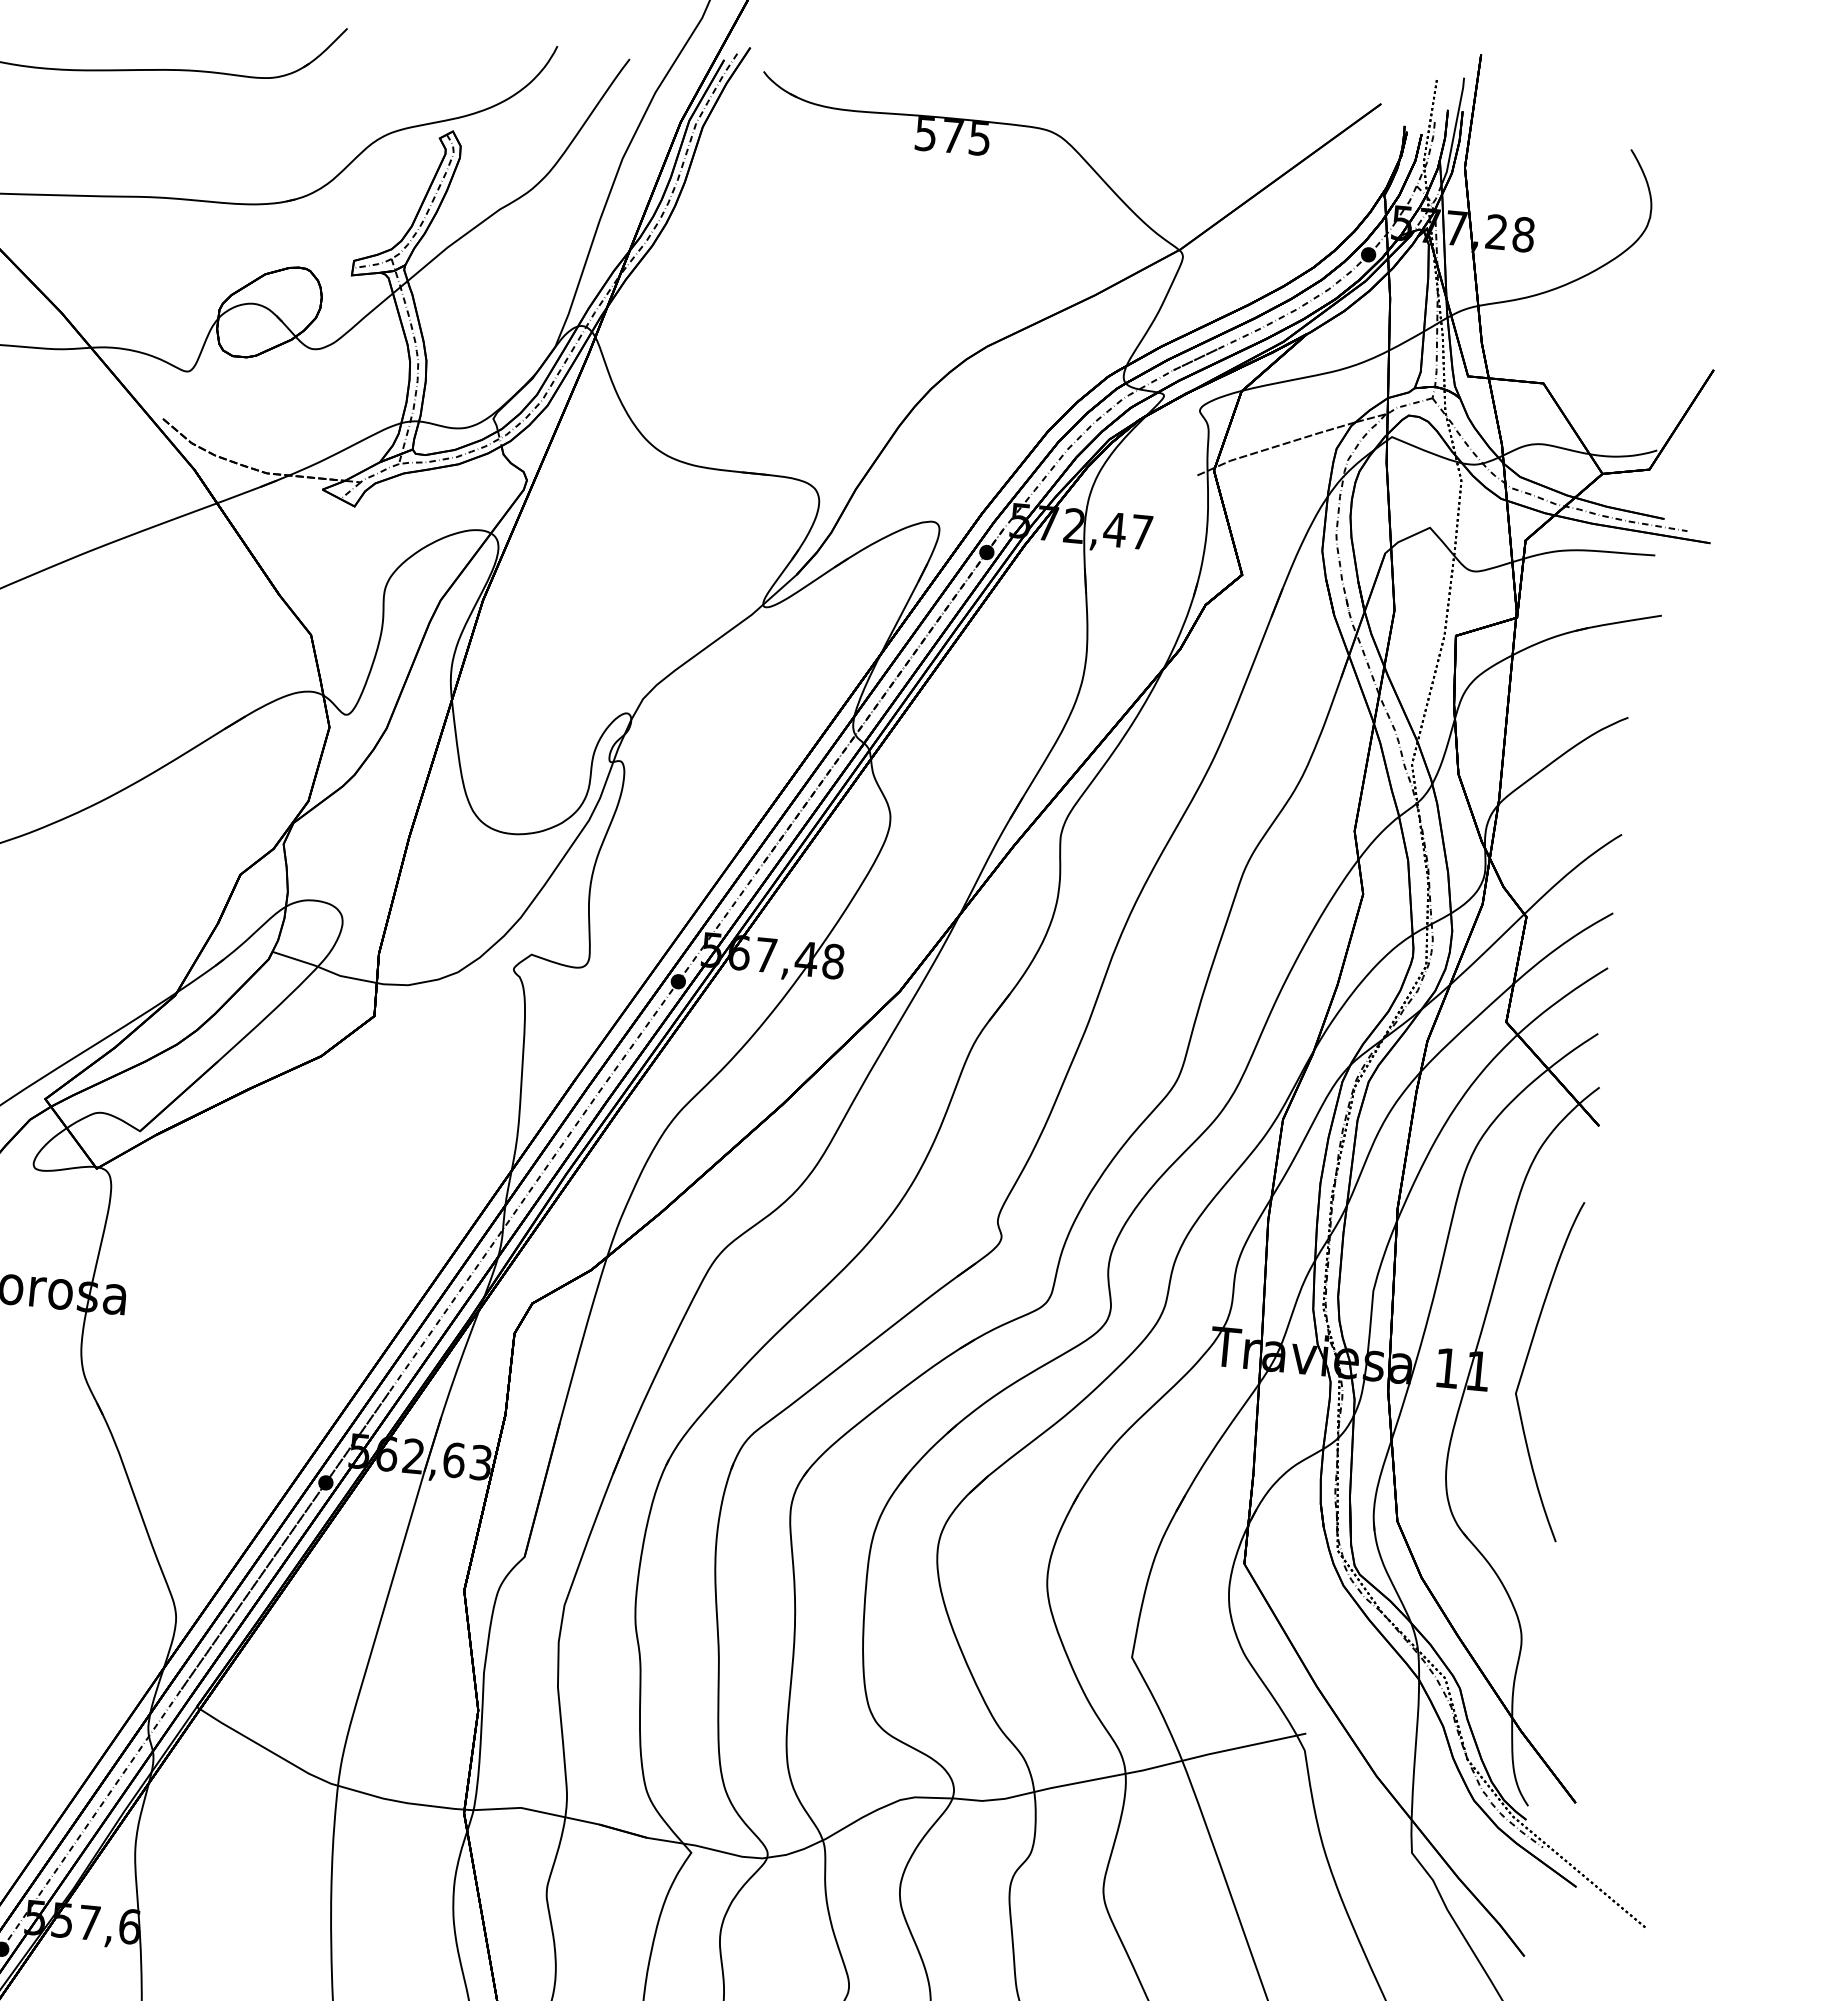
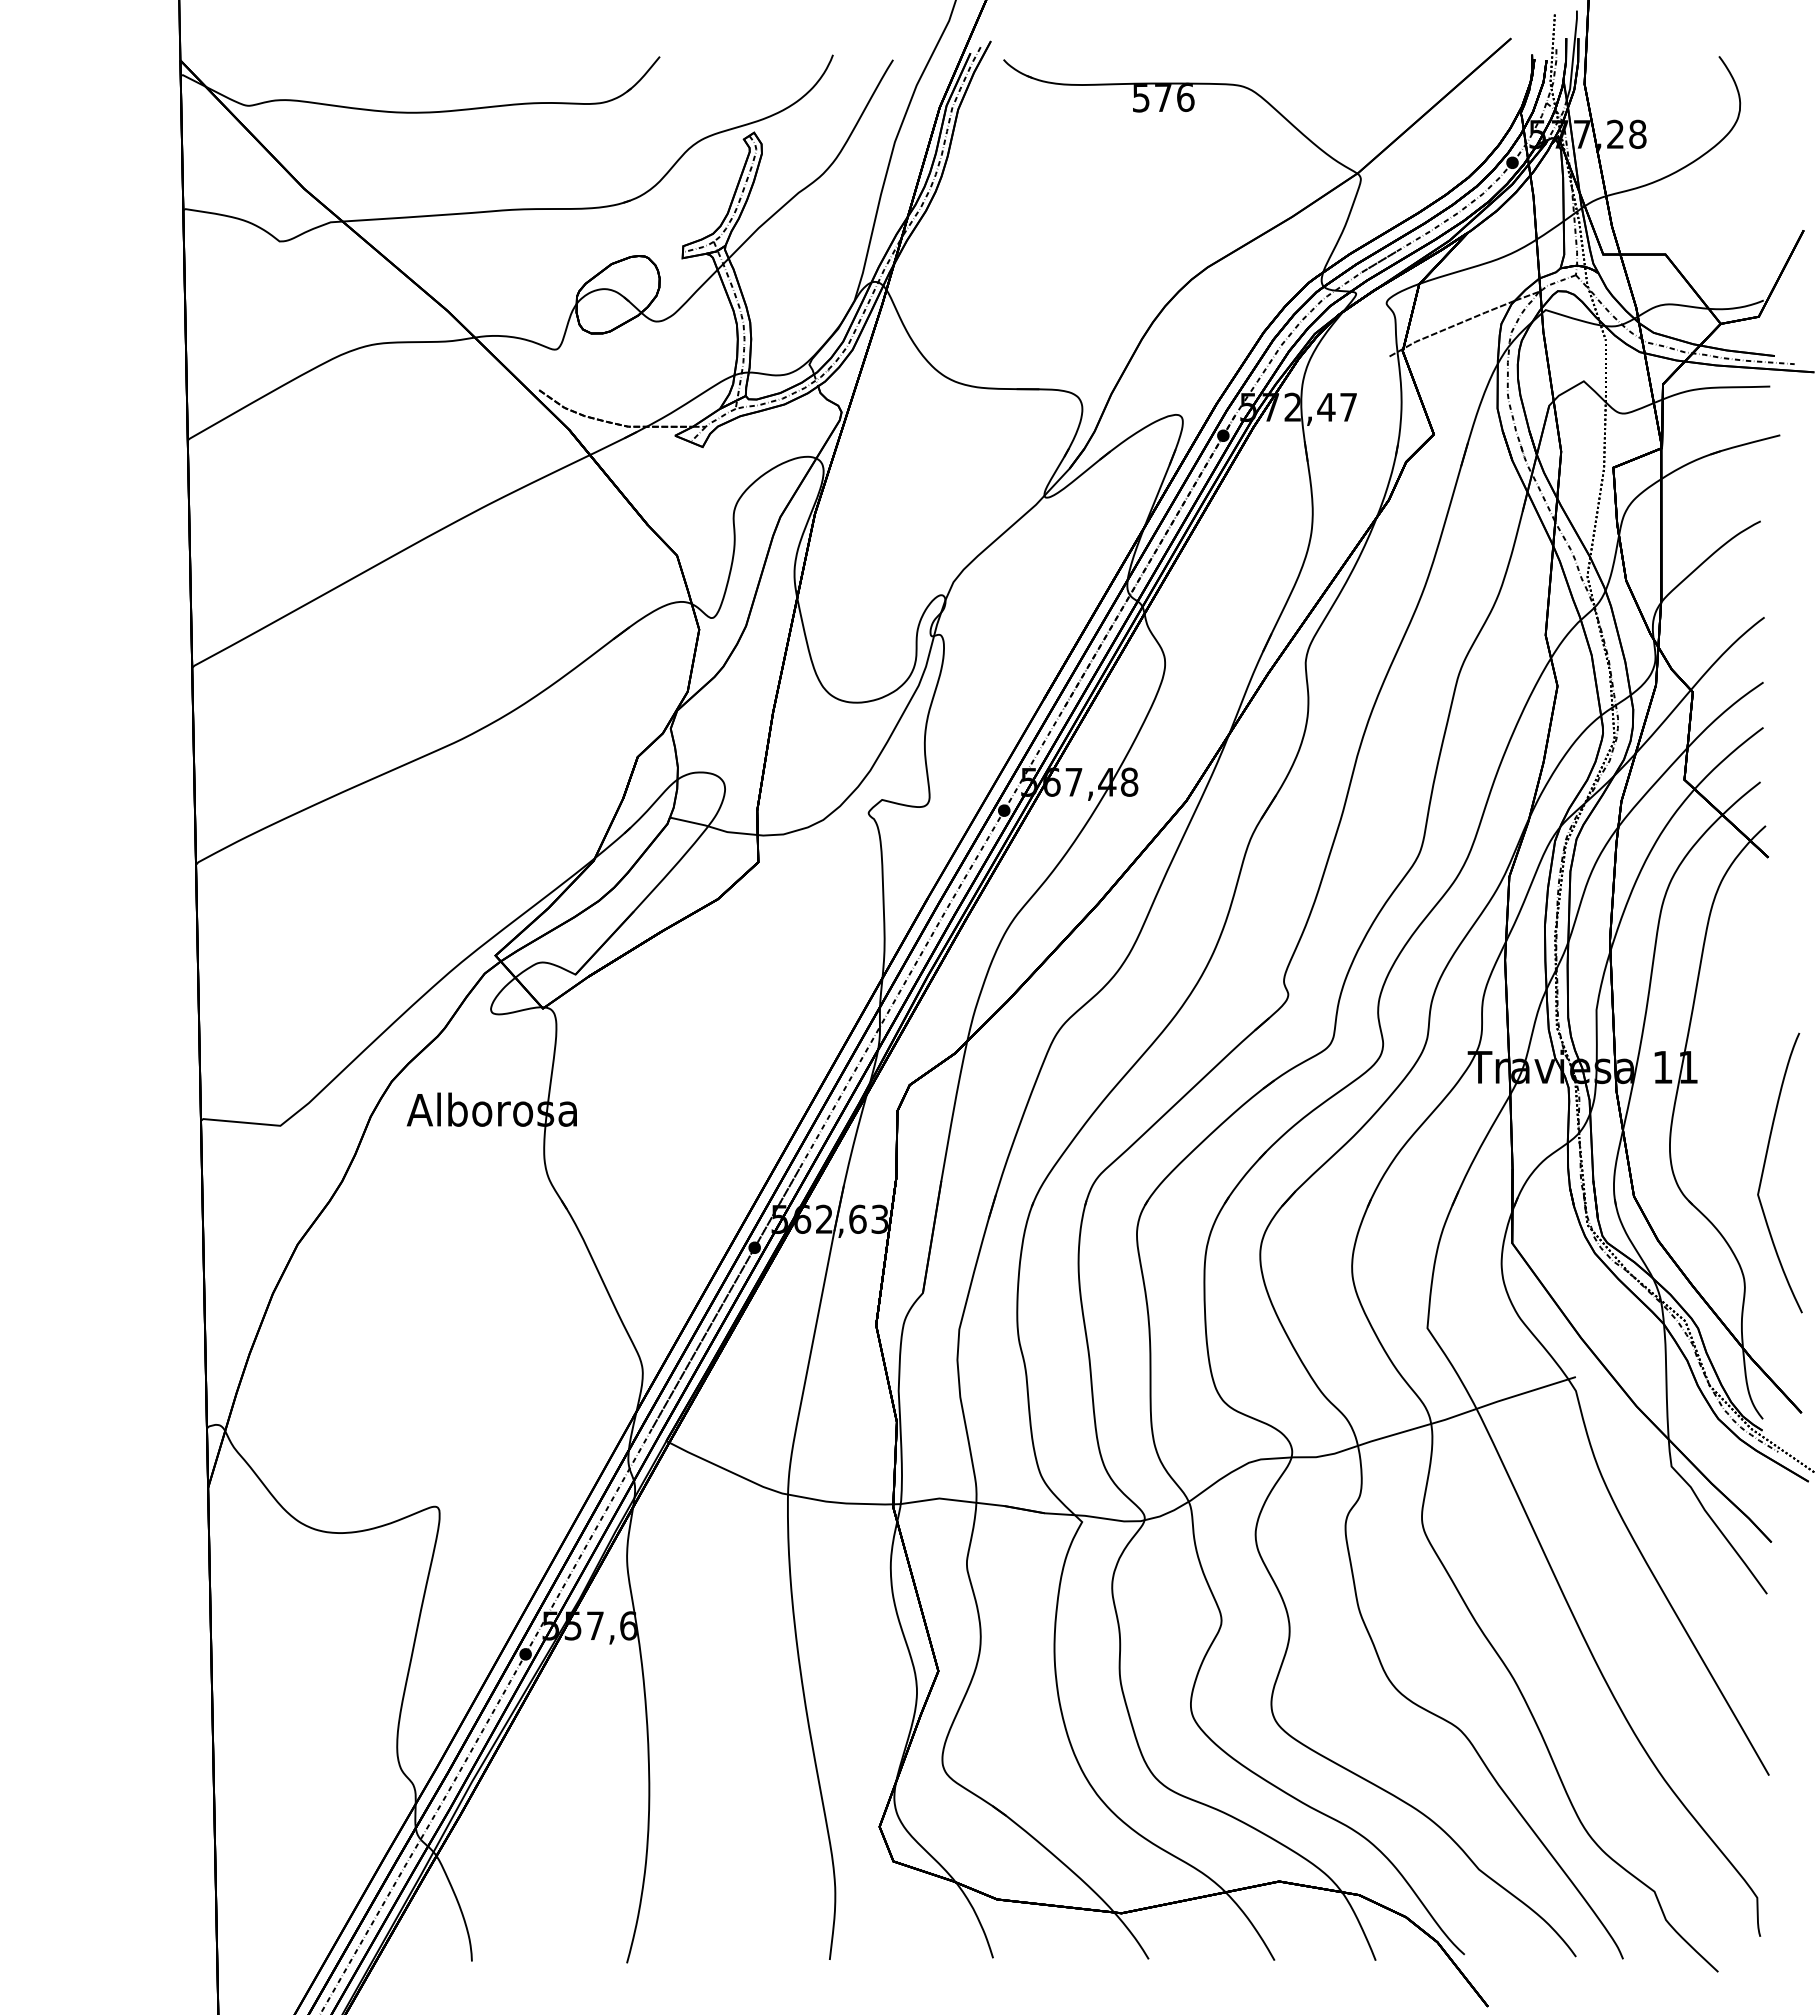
text: (979, 138) -> (1185, 97), 575 -> 576
curve: (1526, 1363) -> (1764, 1169), moved

